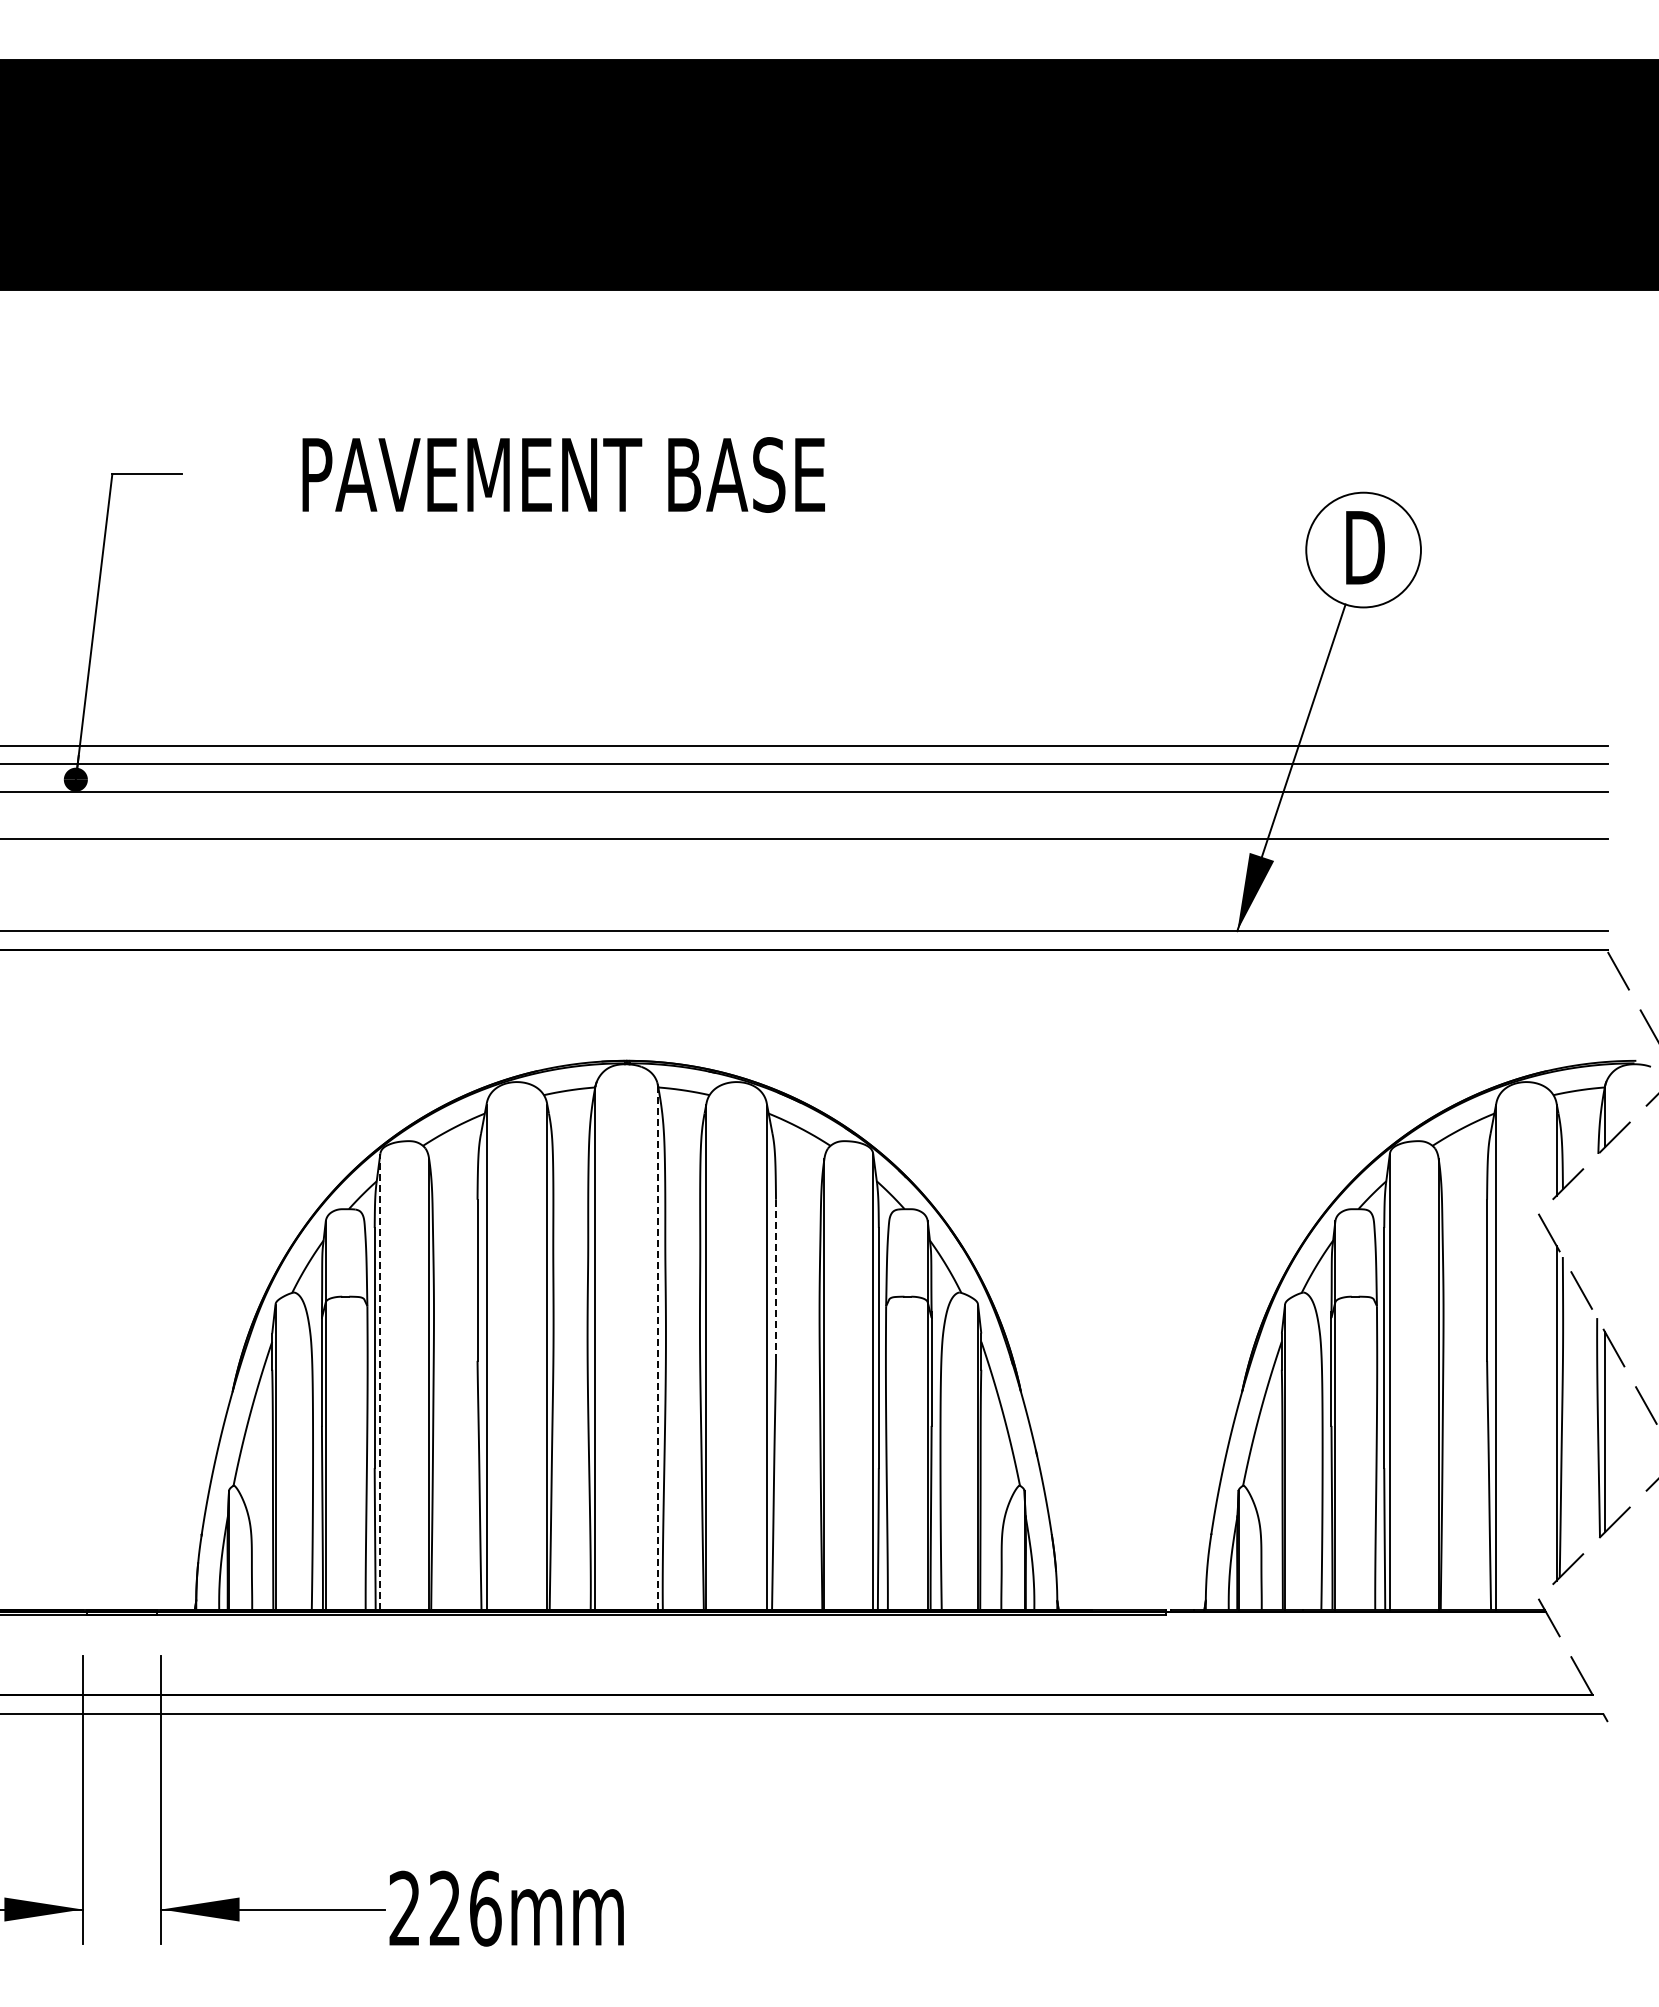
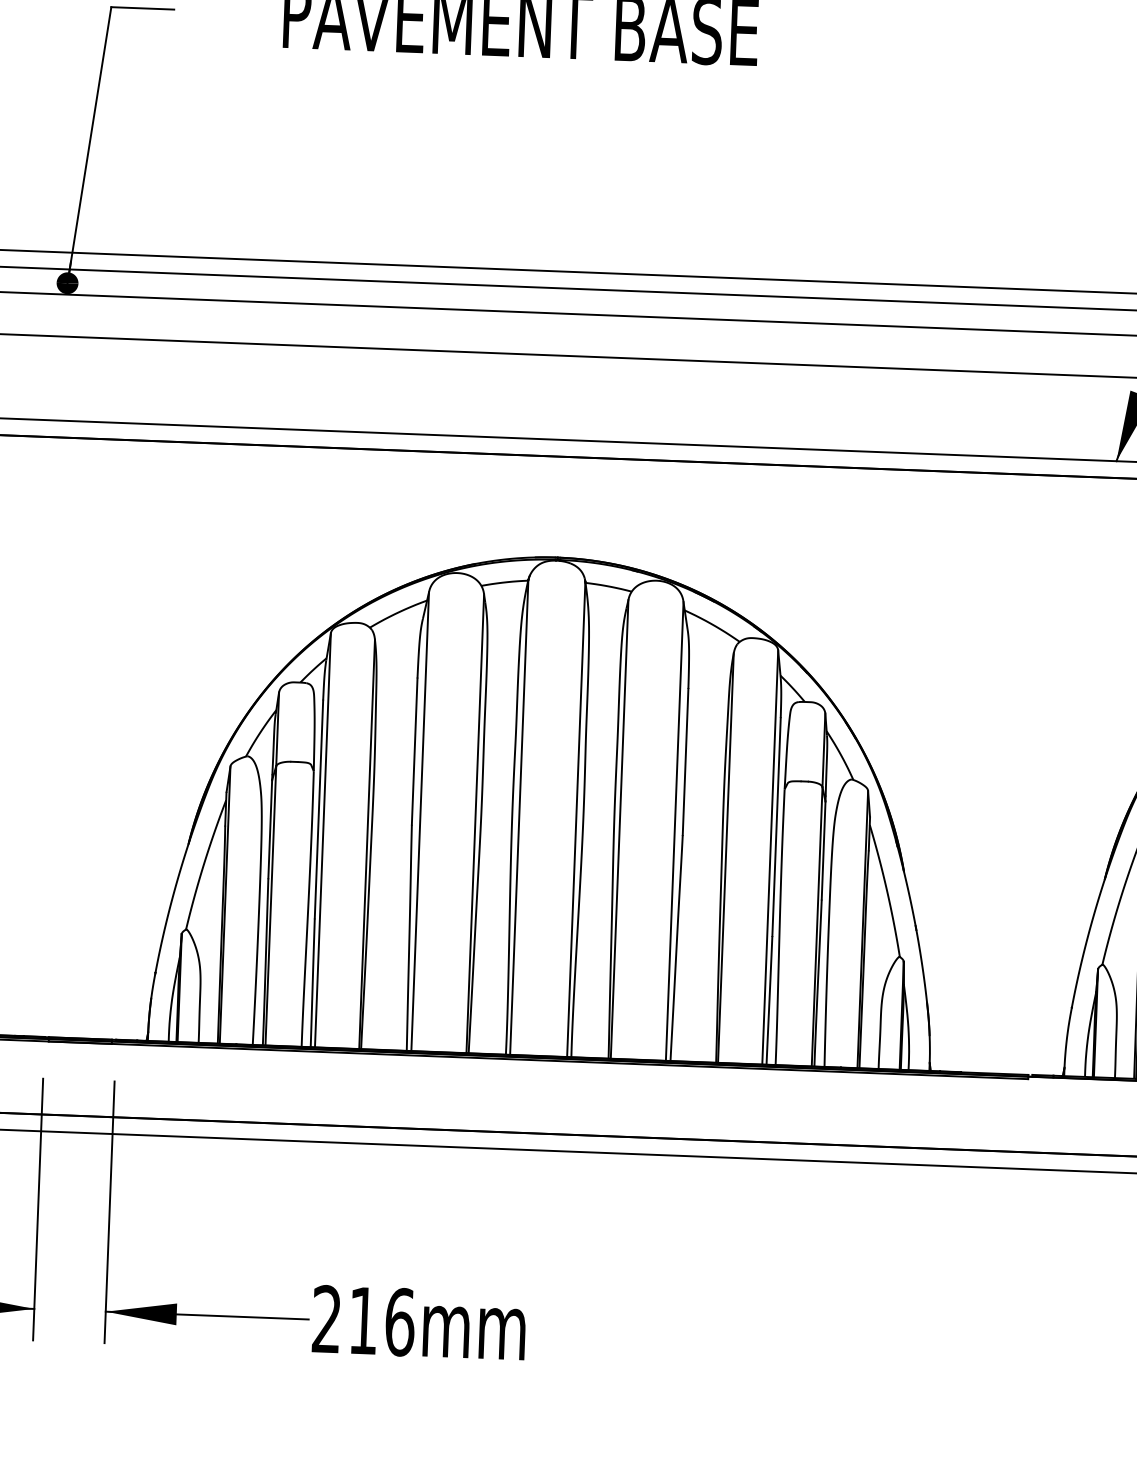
line: (776, 1280) -> (686, 762), dashed -> solid
line: (658, 1348) -> (576, 819), dashed -> solid
line: (380, 1381) -> (323, 840), dashed -> solid
text: (444, 1907) -> (362, 1319), 226mm -> 216mm

